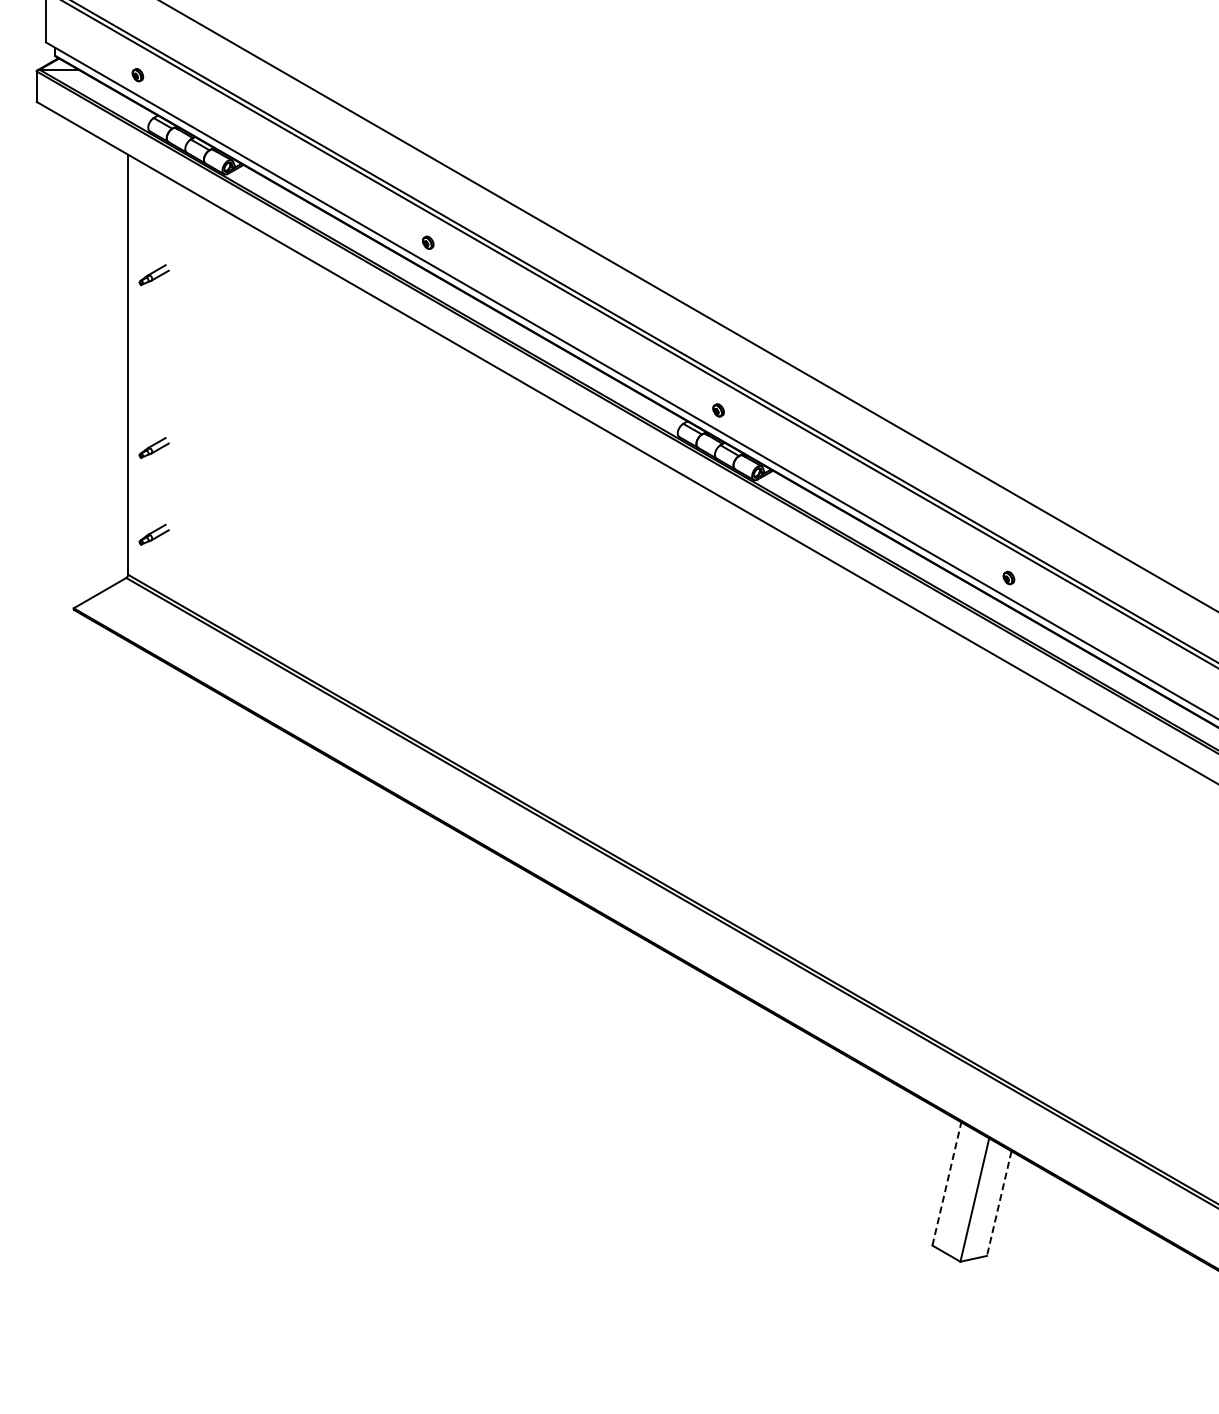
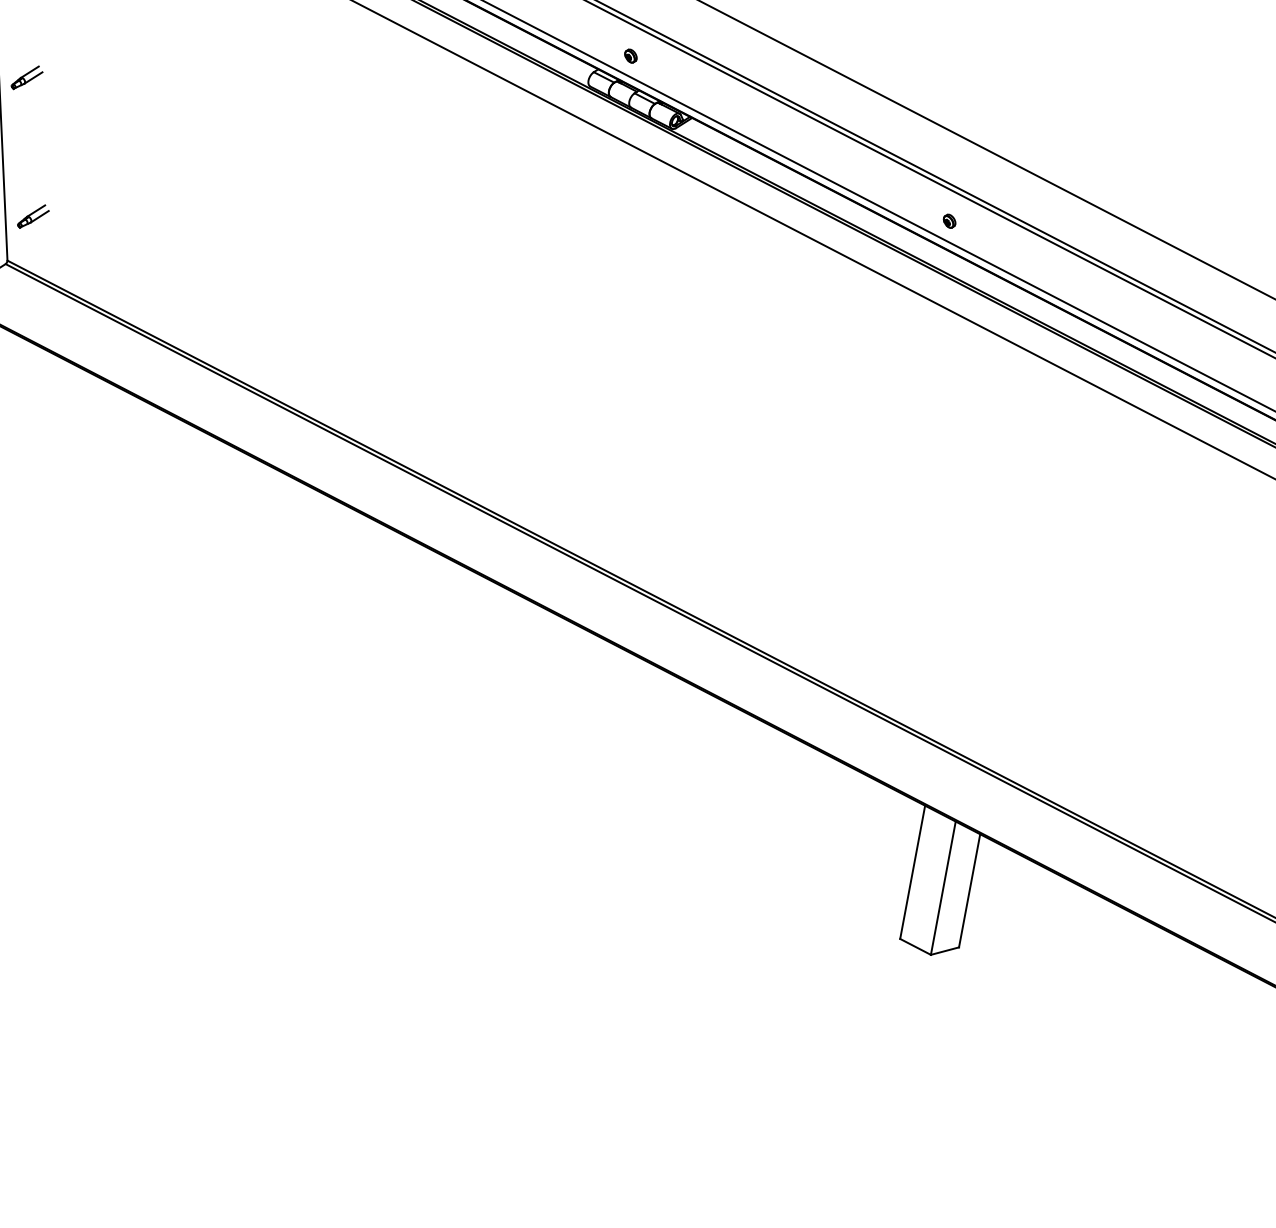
part: (153, 447) -> (26, 77), moved
line: (947, 1183) -> (913, 871), dashed -> solid
line: (999, 1203) -> (969, 890), dashed -> solid

